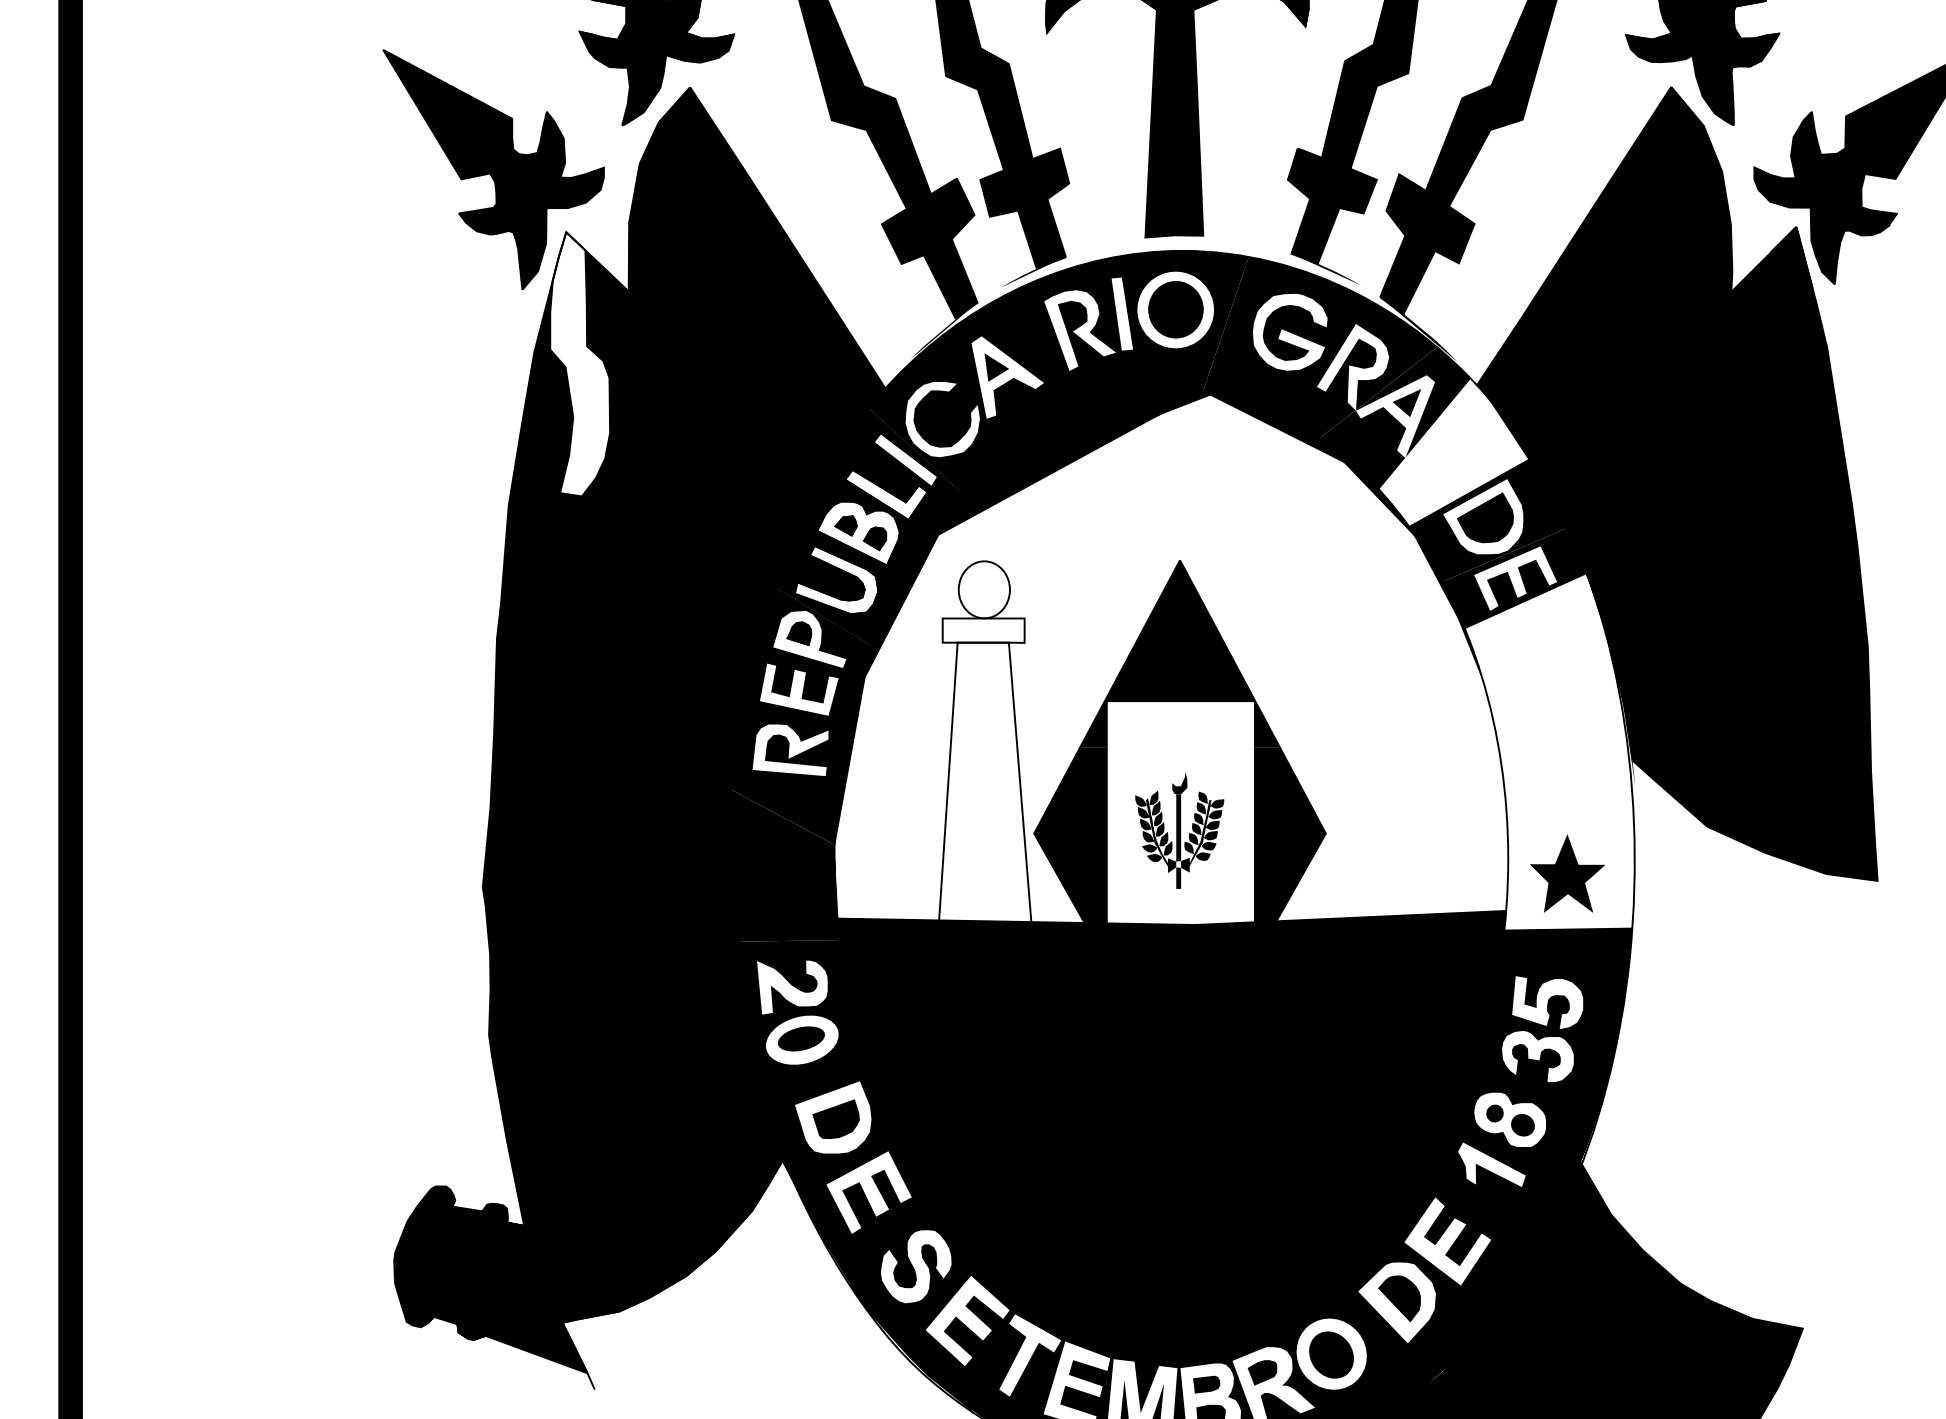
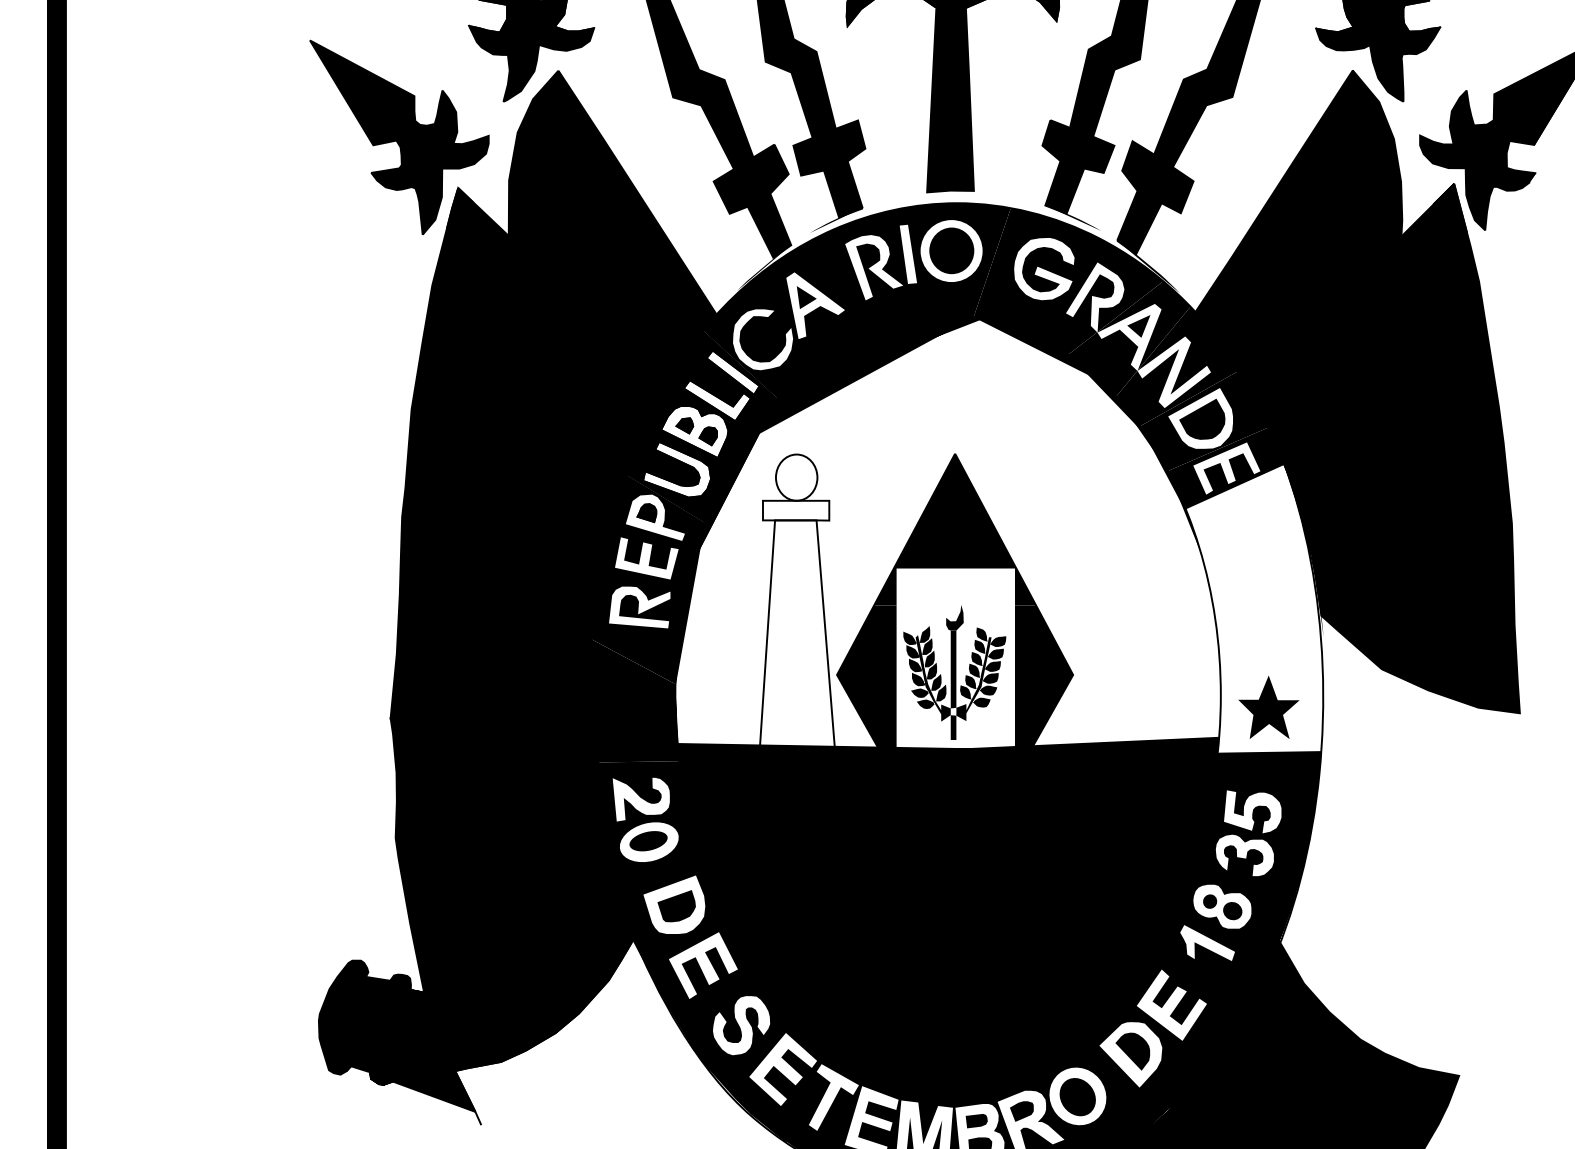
fill: (580, 364) -> (469, 295), added
fill: (1454, 481) -> (1177, 389), added
part: (1179, 830) -> (954, 672), size x1.43

